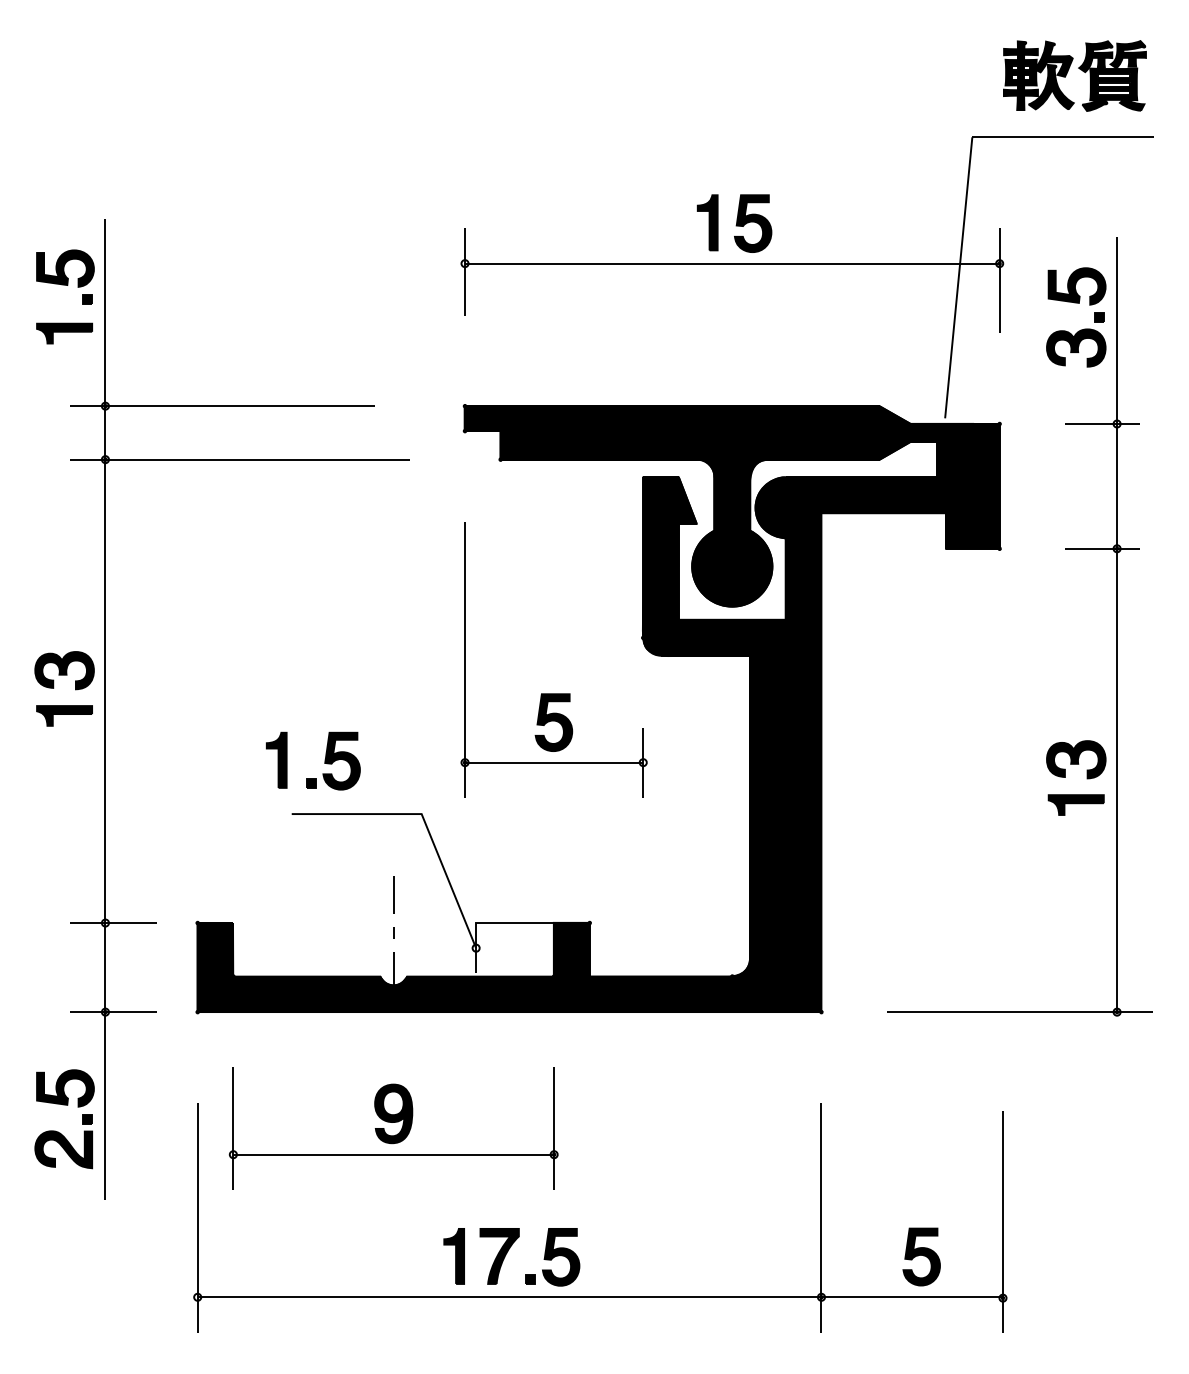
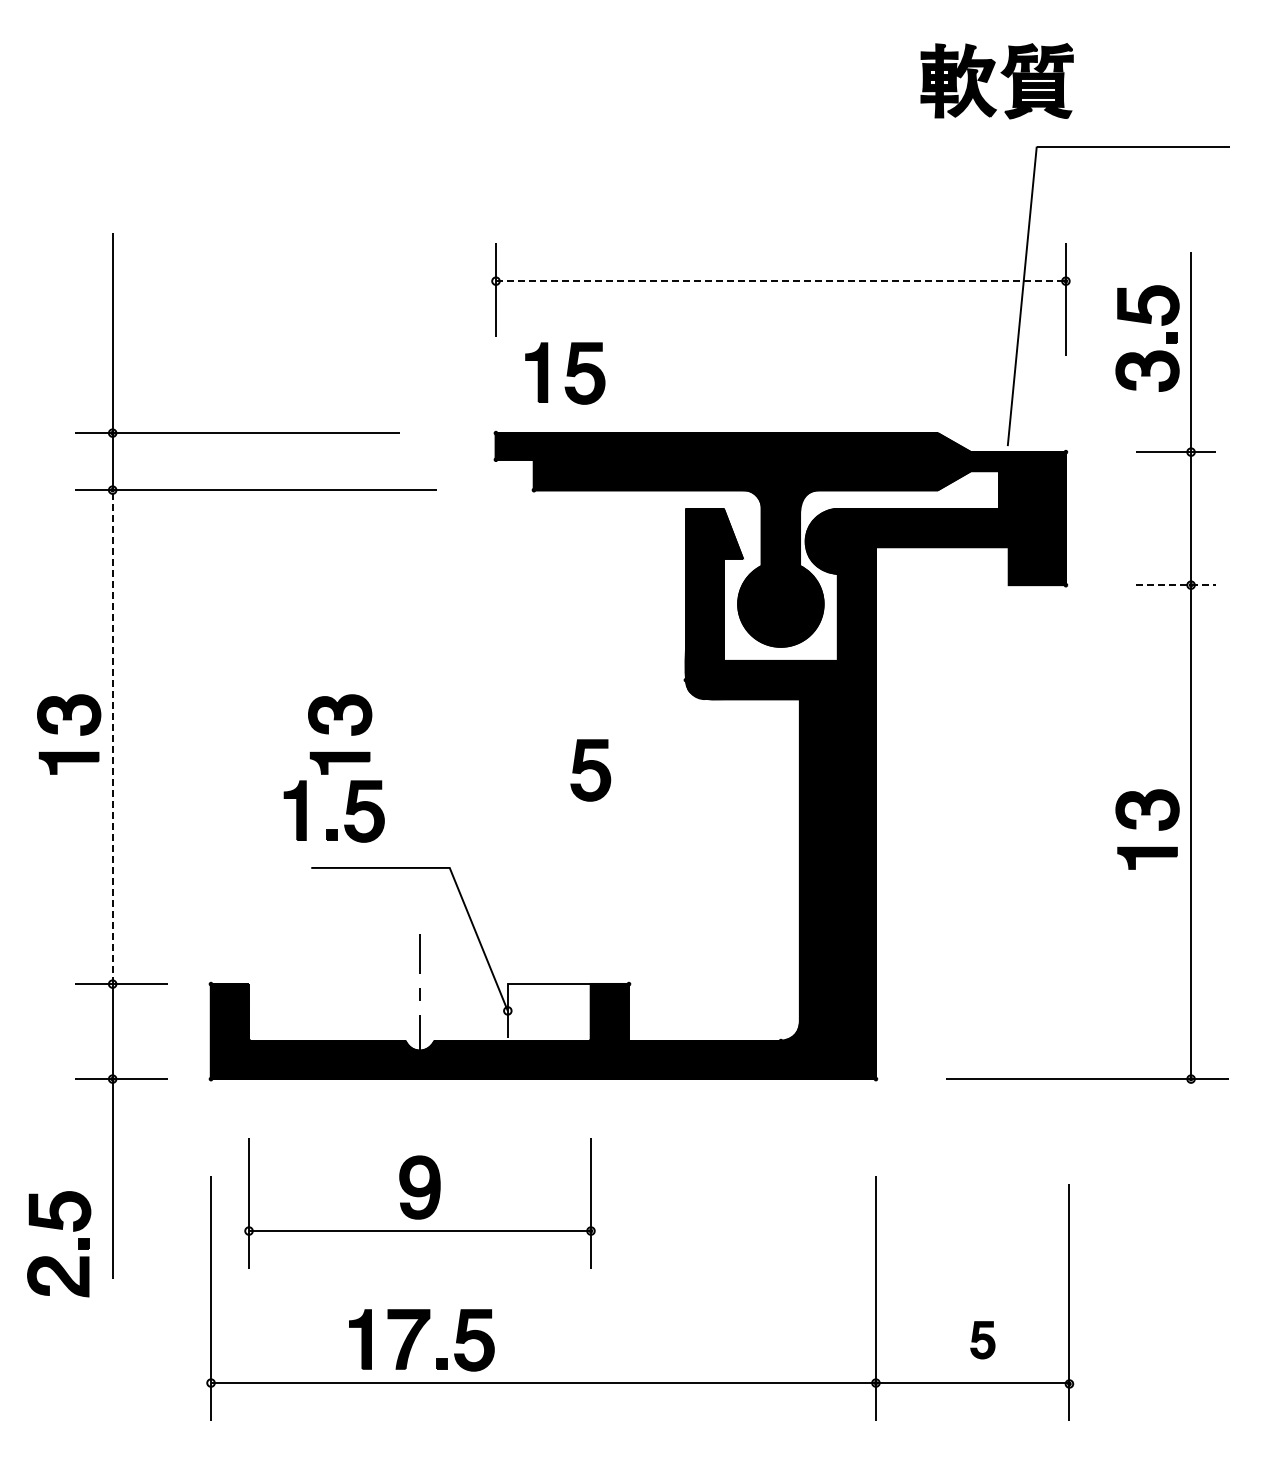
part: (1067, 73) -> (989, 78), moved
part: (734, 223) -> (565, 373), moved
line: (731, 263) -> (780, 281), solid -> dashed
part: (64, 285) -> (69, 304), removed
line: (1103, 549) -> (1176, 585), solid -> dashed
part: (465, 659) -> (496, 703), removed
part: (329, 688) -> (351, 734), added
line: (105, 691) -> (112, 737), solid -> dashed
part: (58, 1131) -> (52, 1257), moved
part: (511, 1257) -> (421, 1340), moved
part: (921, 1257) -> (982, 1340), size x0.6

